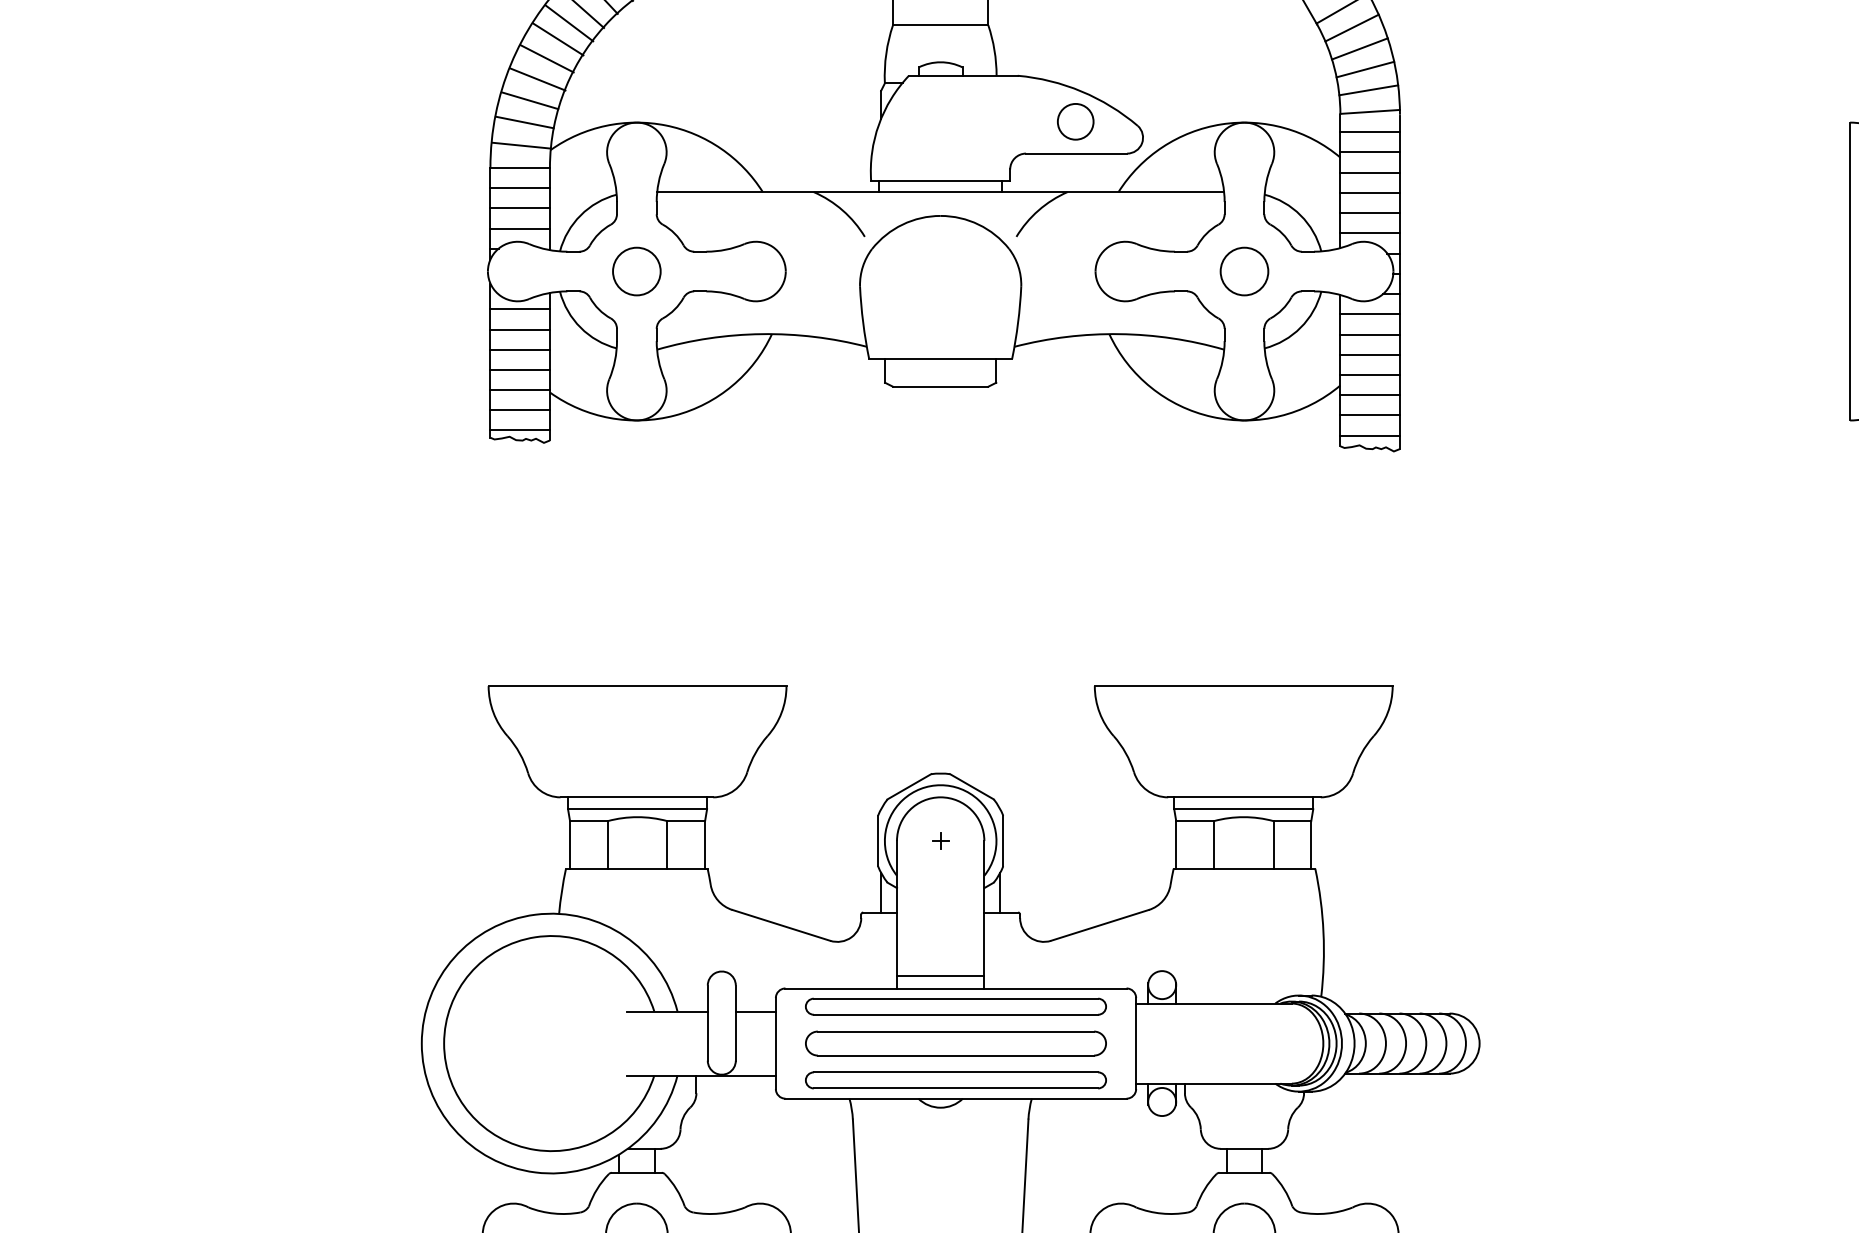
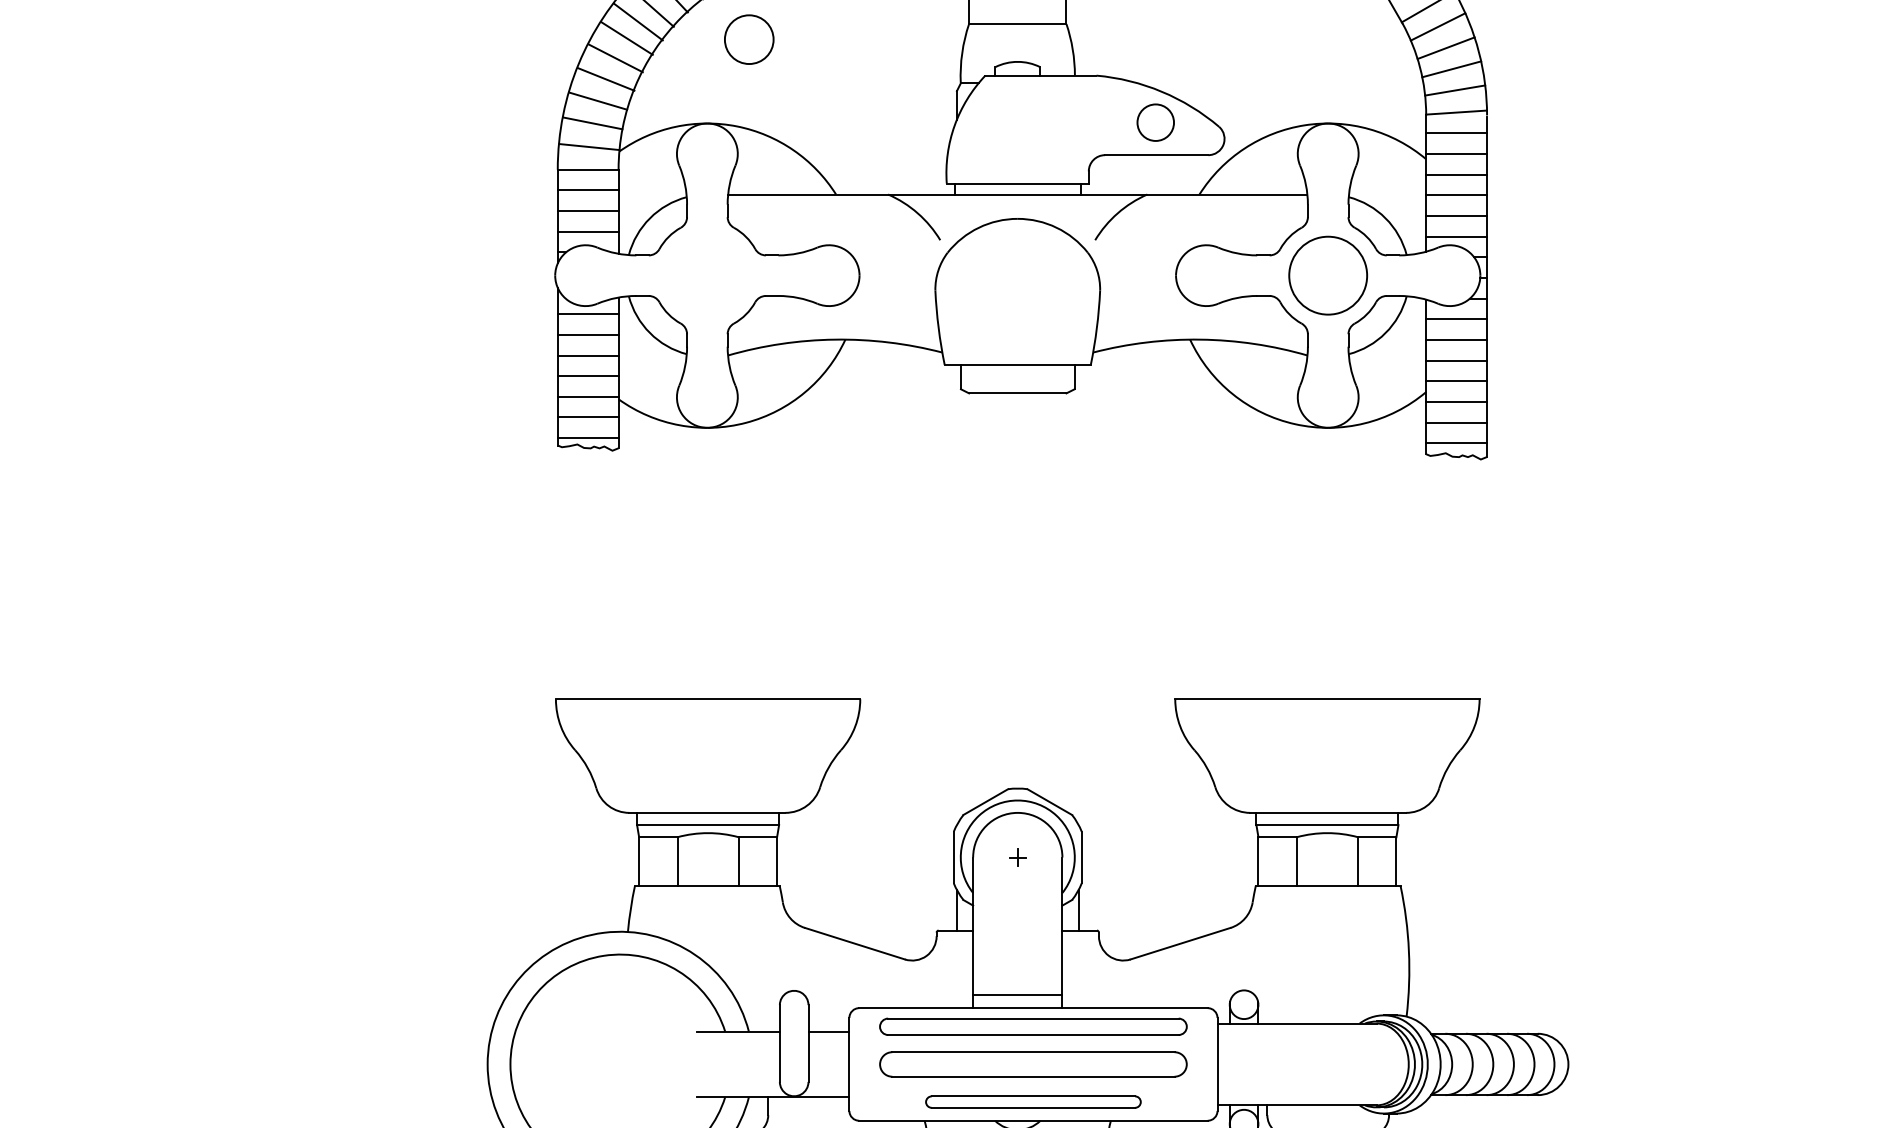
circle: (636, 271) -> (748, 39), moved
circle: (1244, 271) -> (1328, 275), size x1.6
part: (955, 1080) -> (1032, 1102), size x0.7

